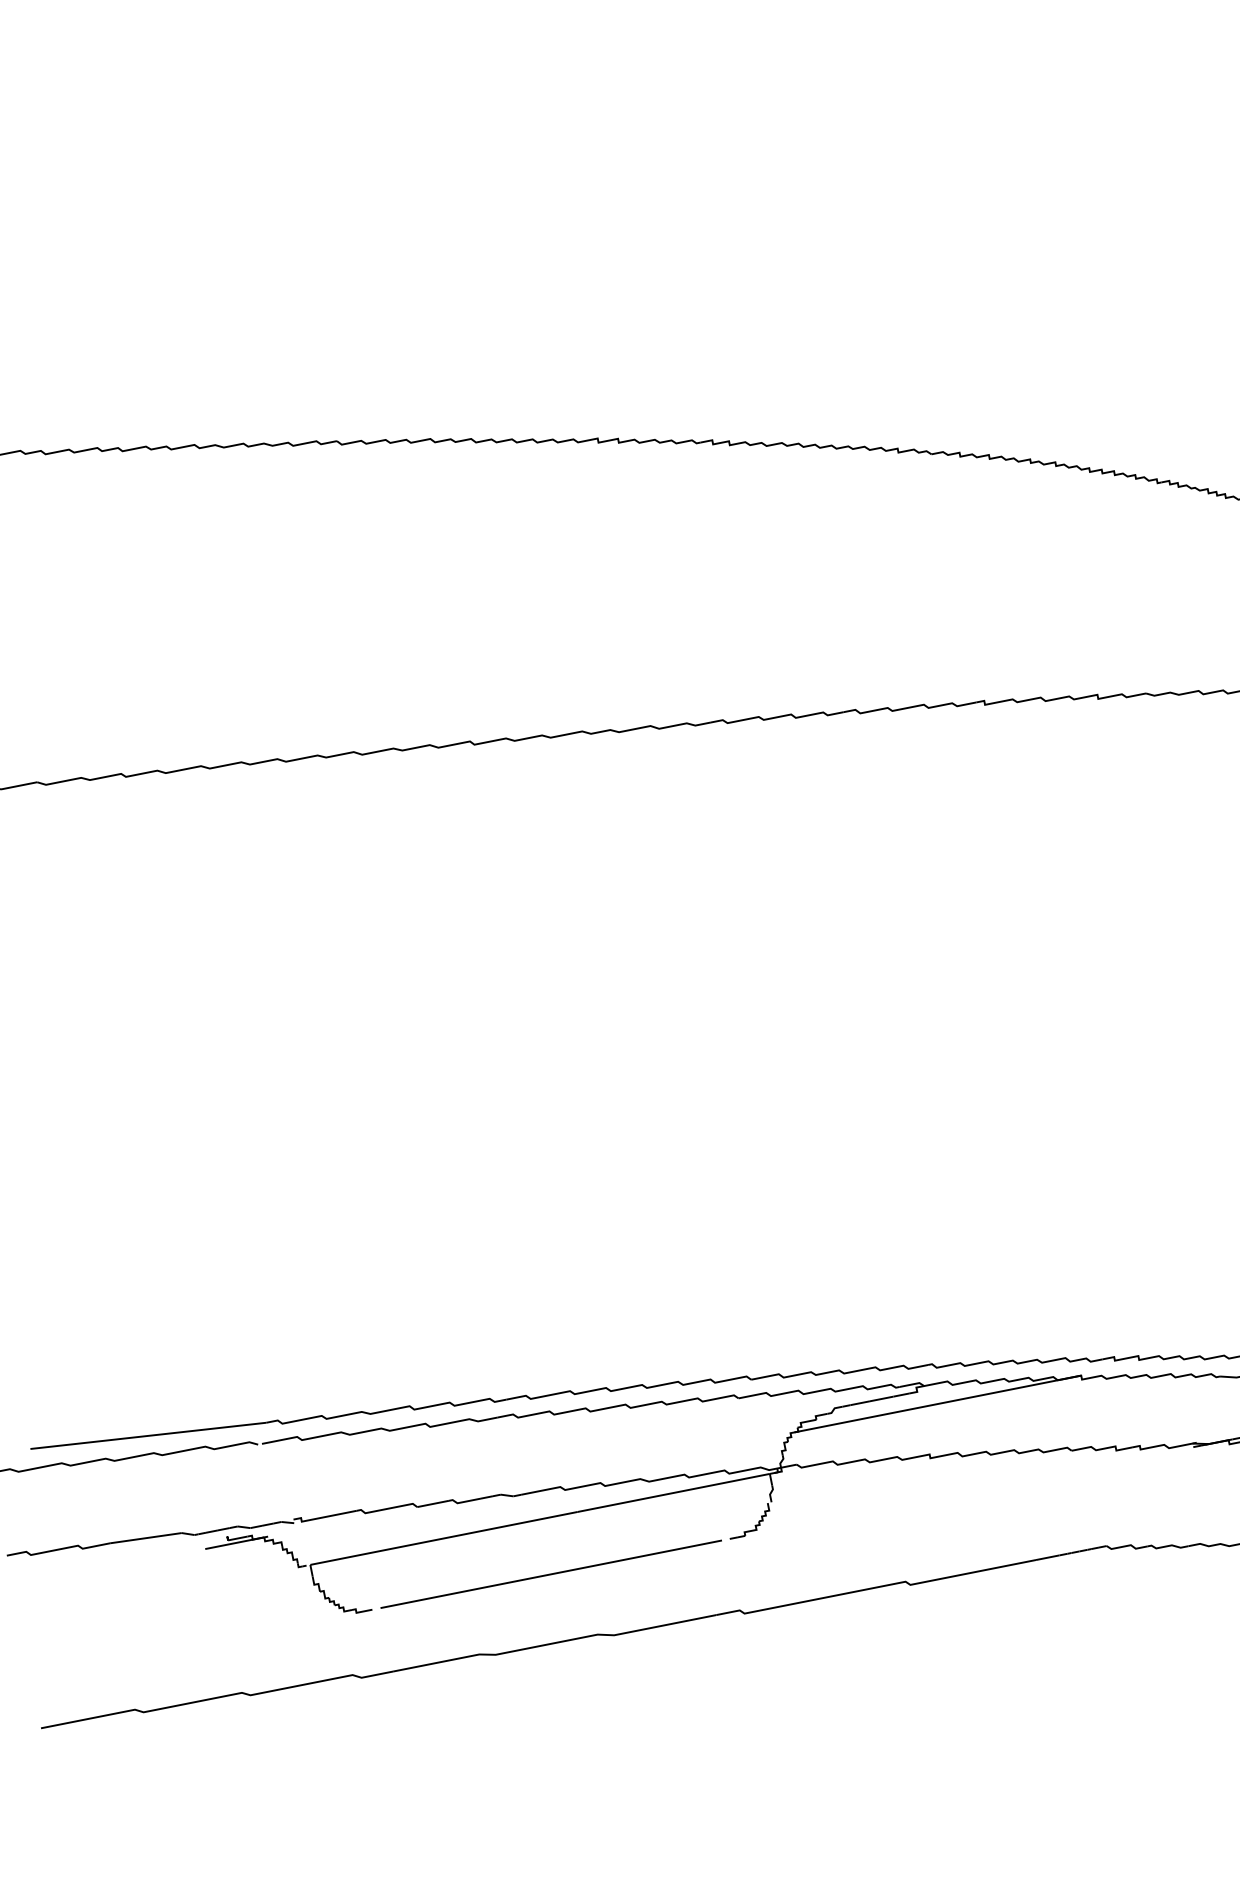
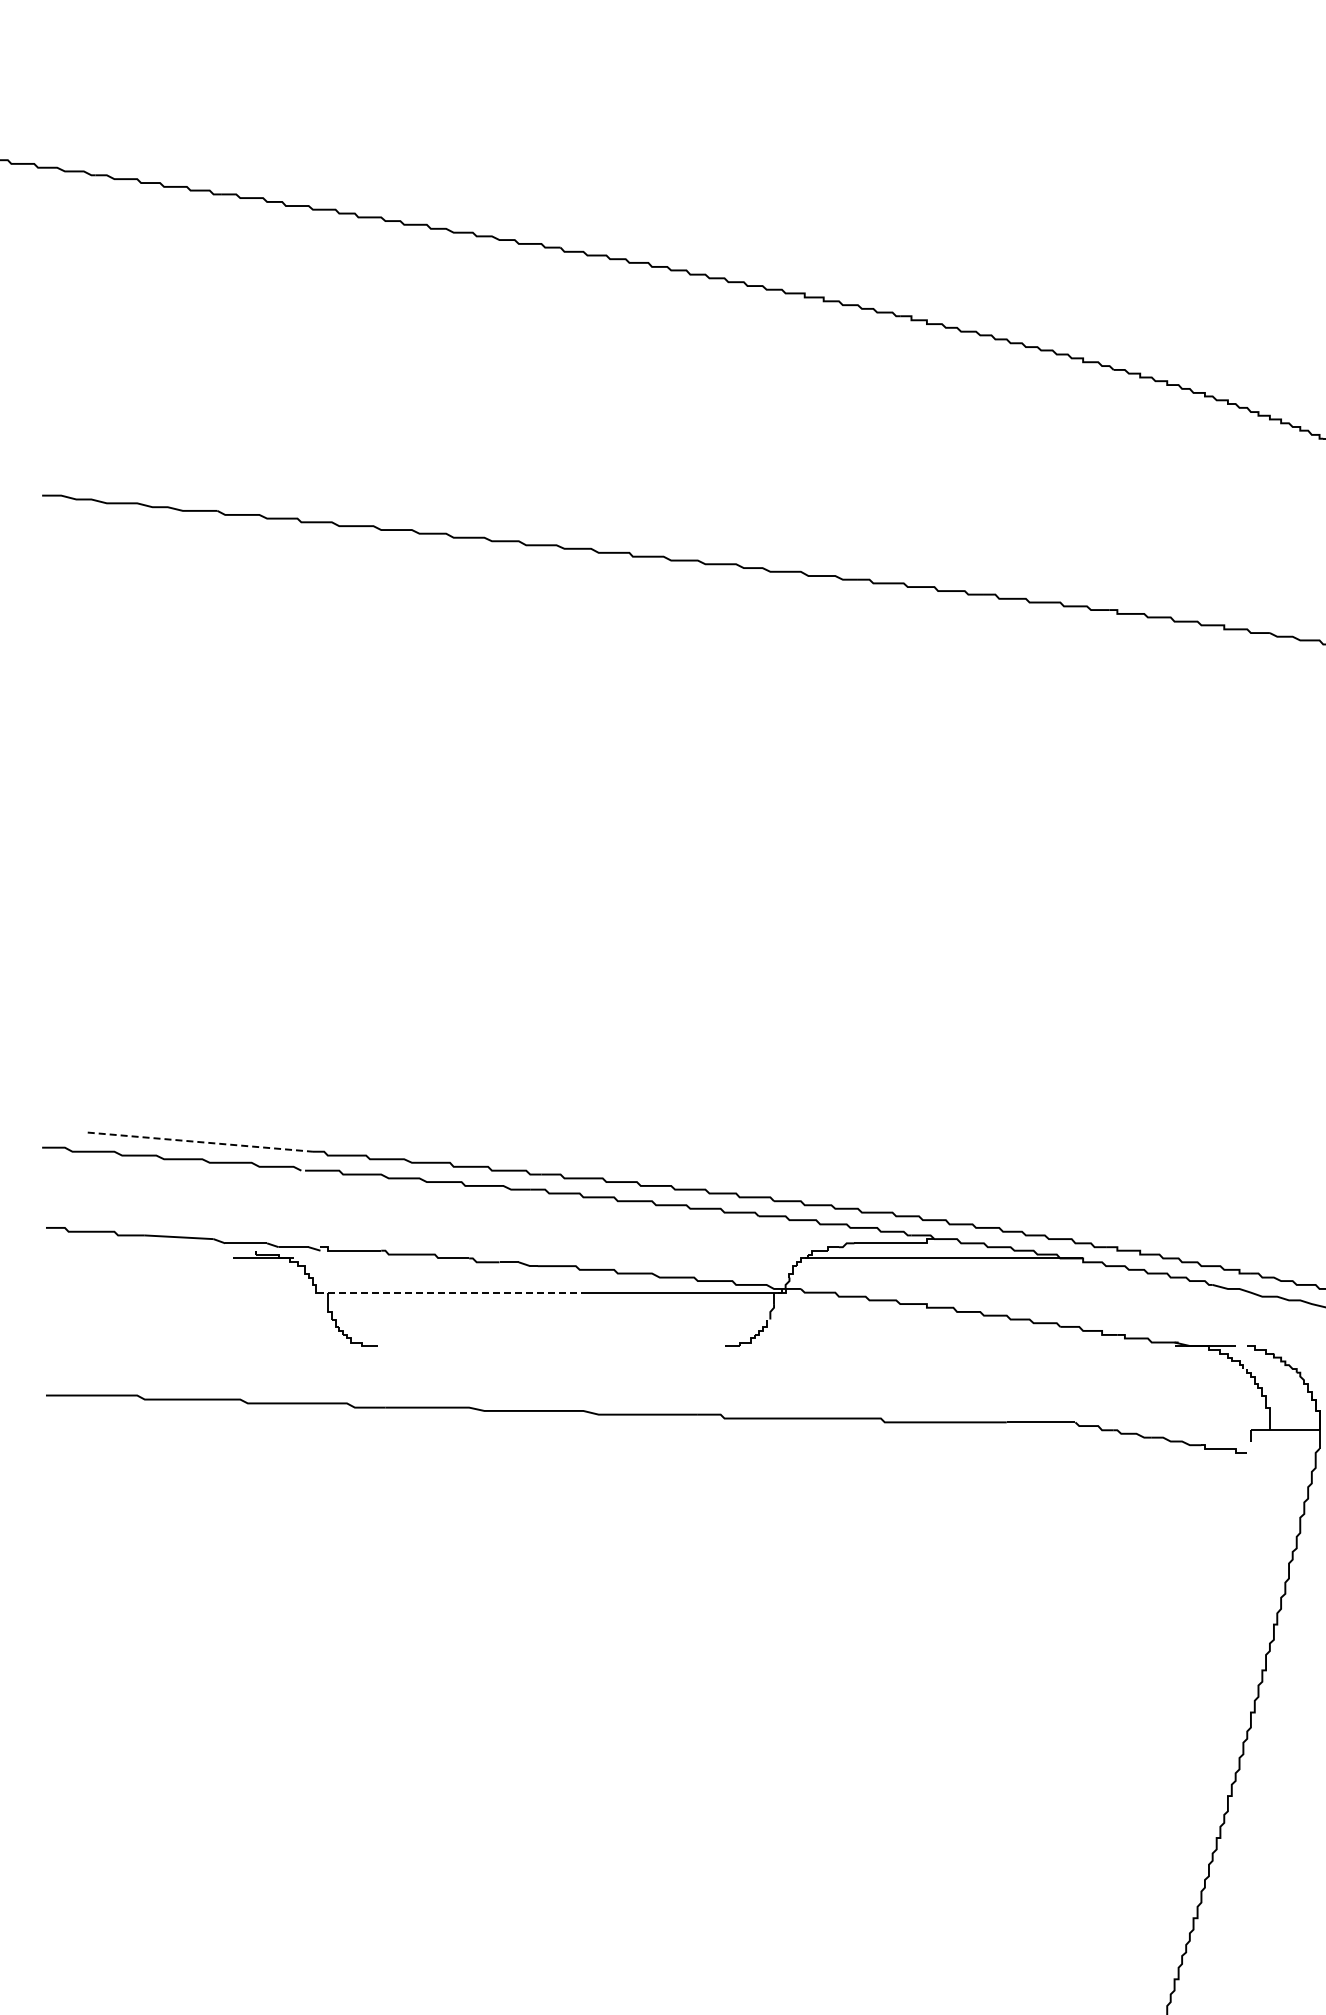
line: (148, 1436) -> (200, 1142), solid -> dashed
line: (443, 1538) -> (457, 1292), solid -> dashed
line: (550, 1573) -> (550, 1345), removed

